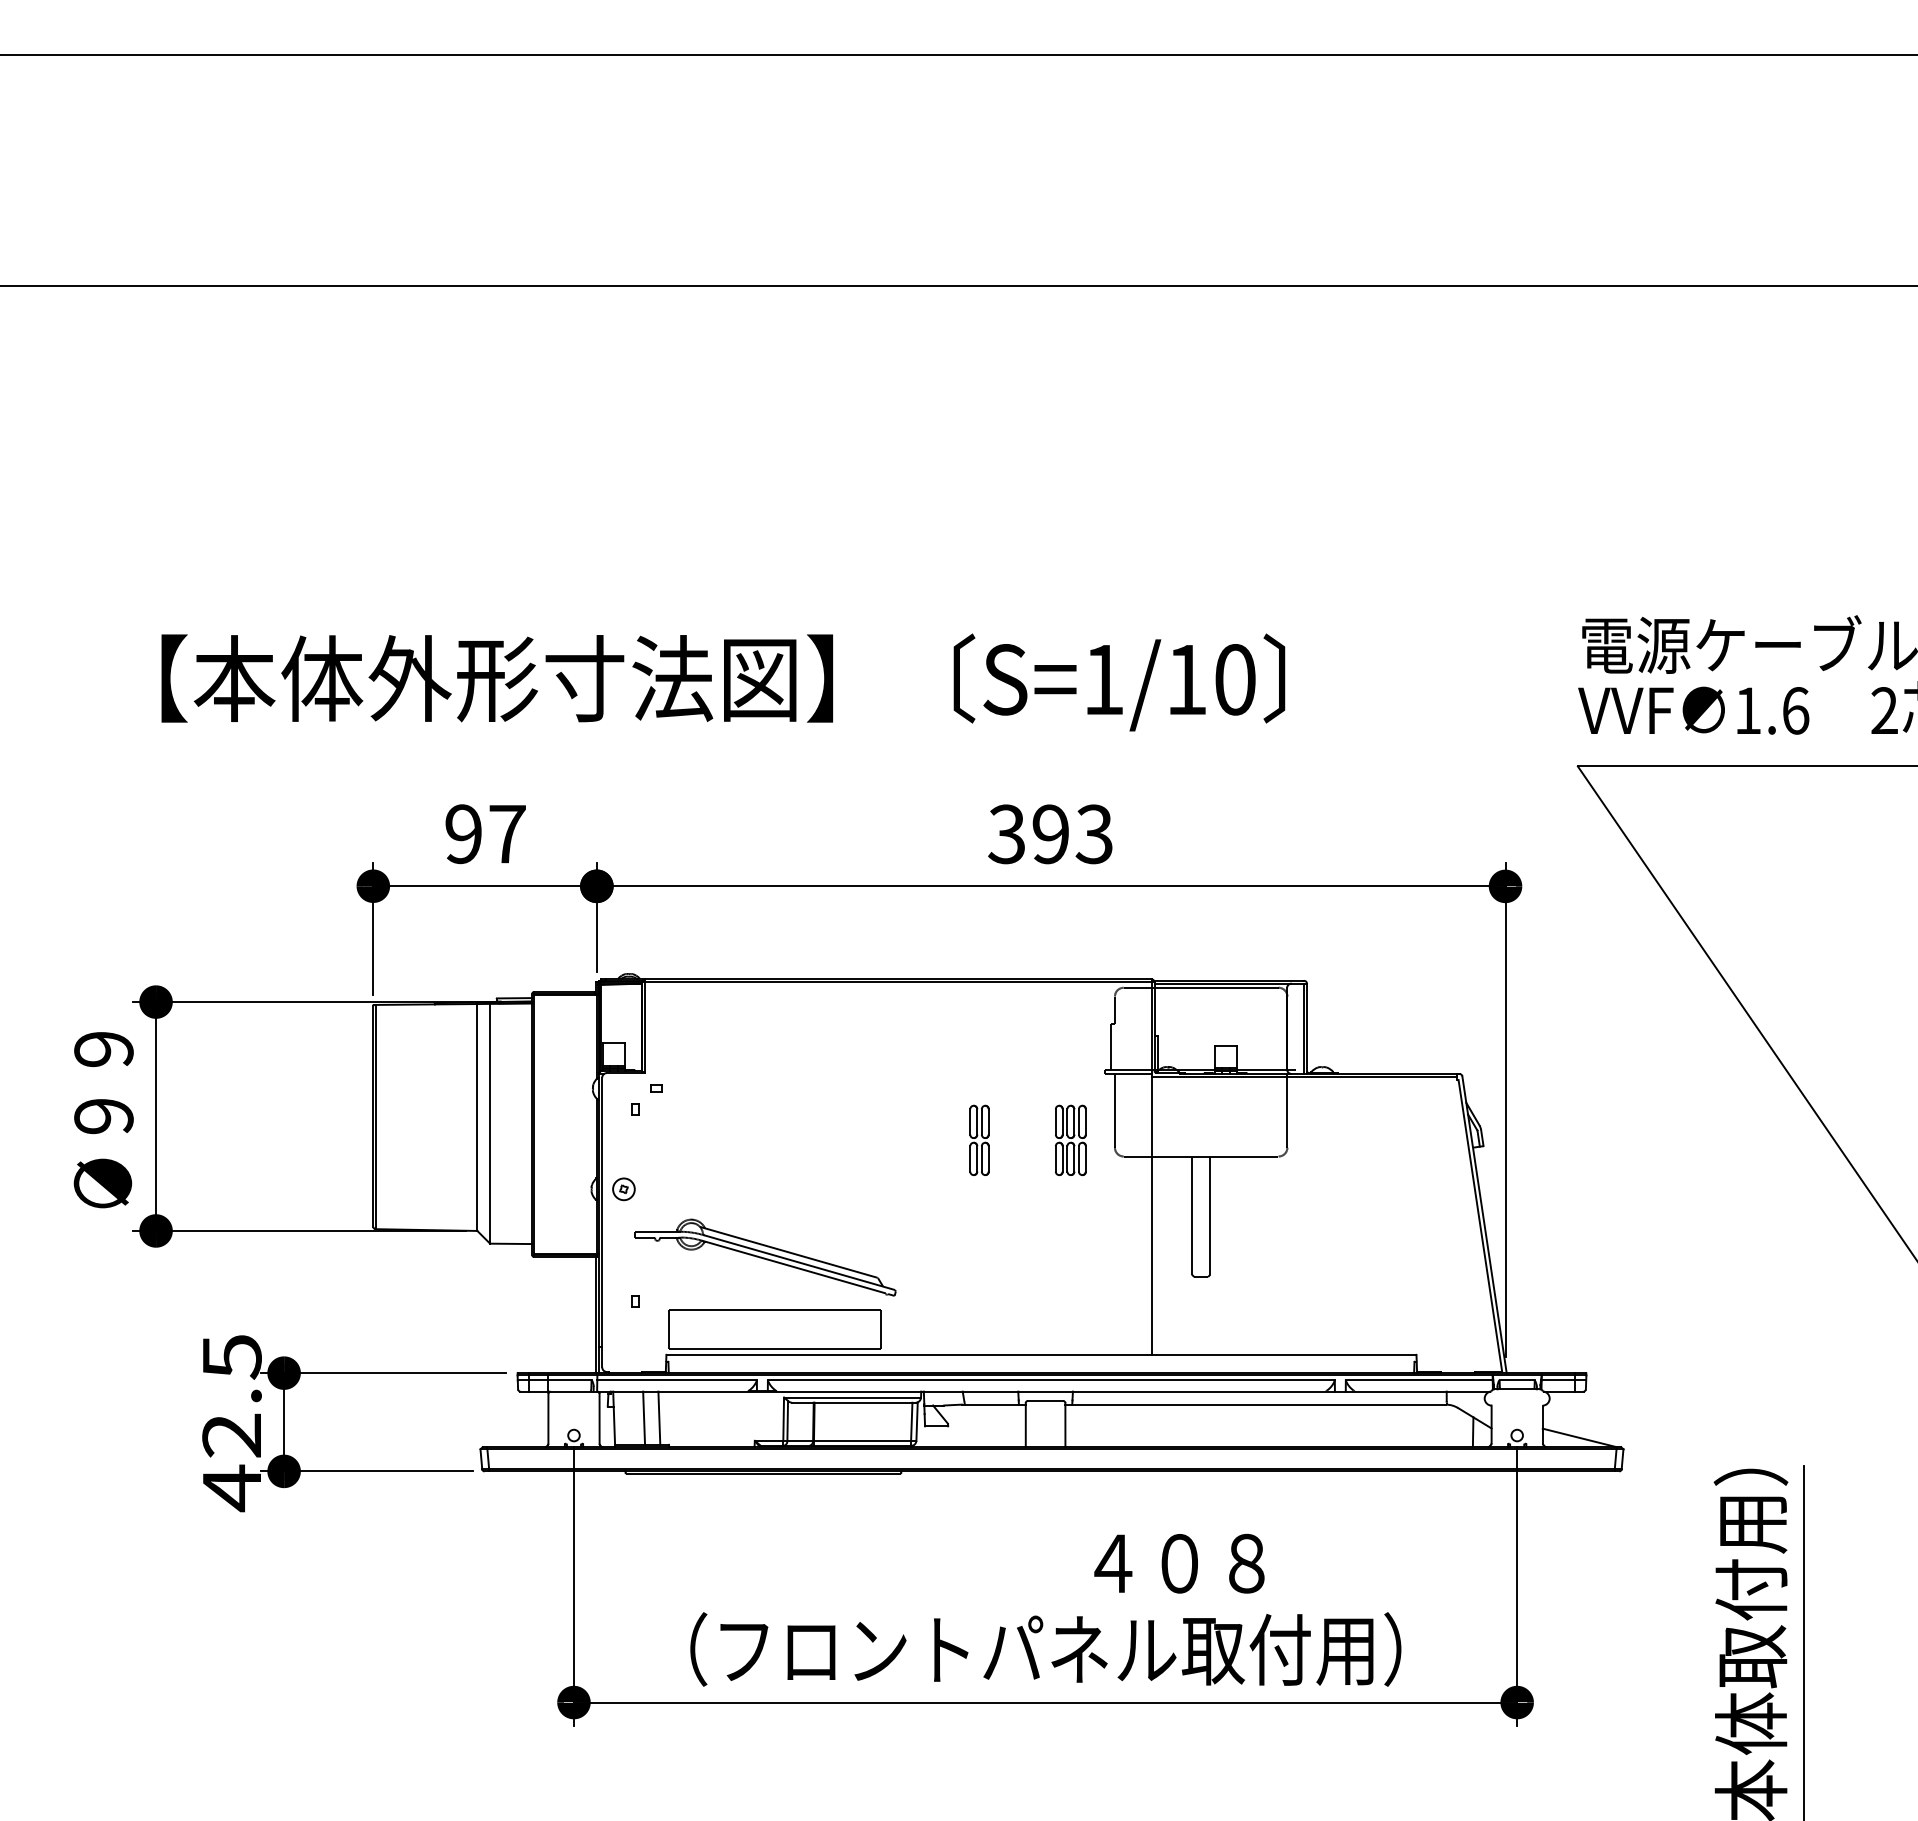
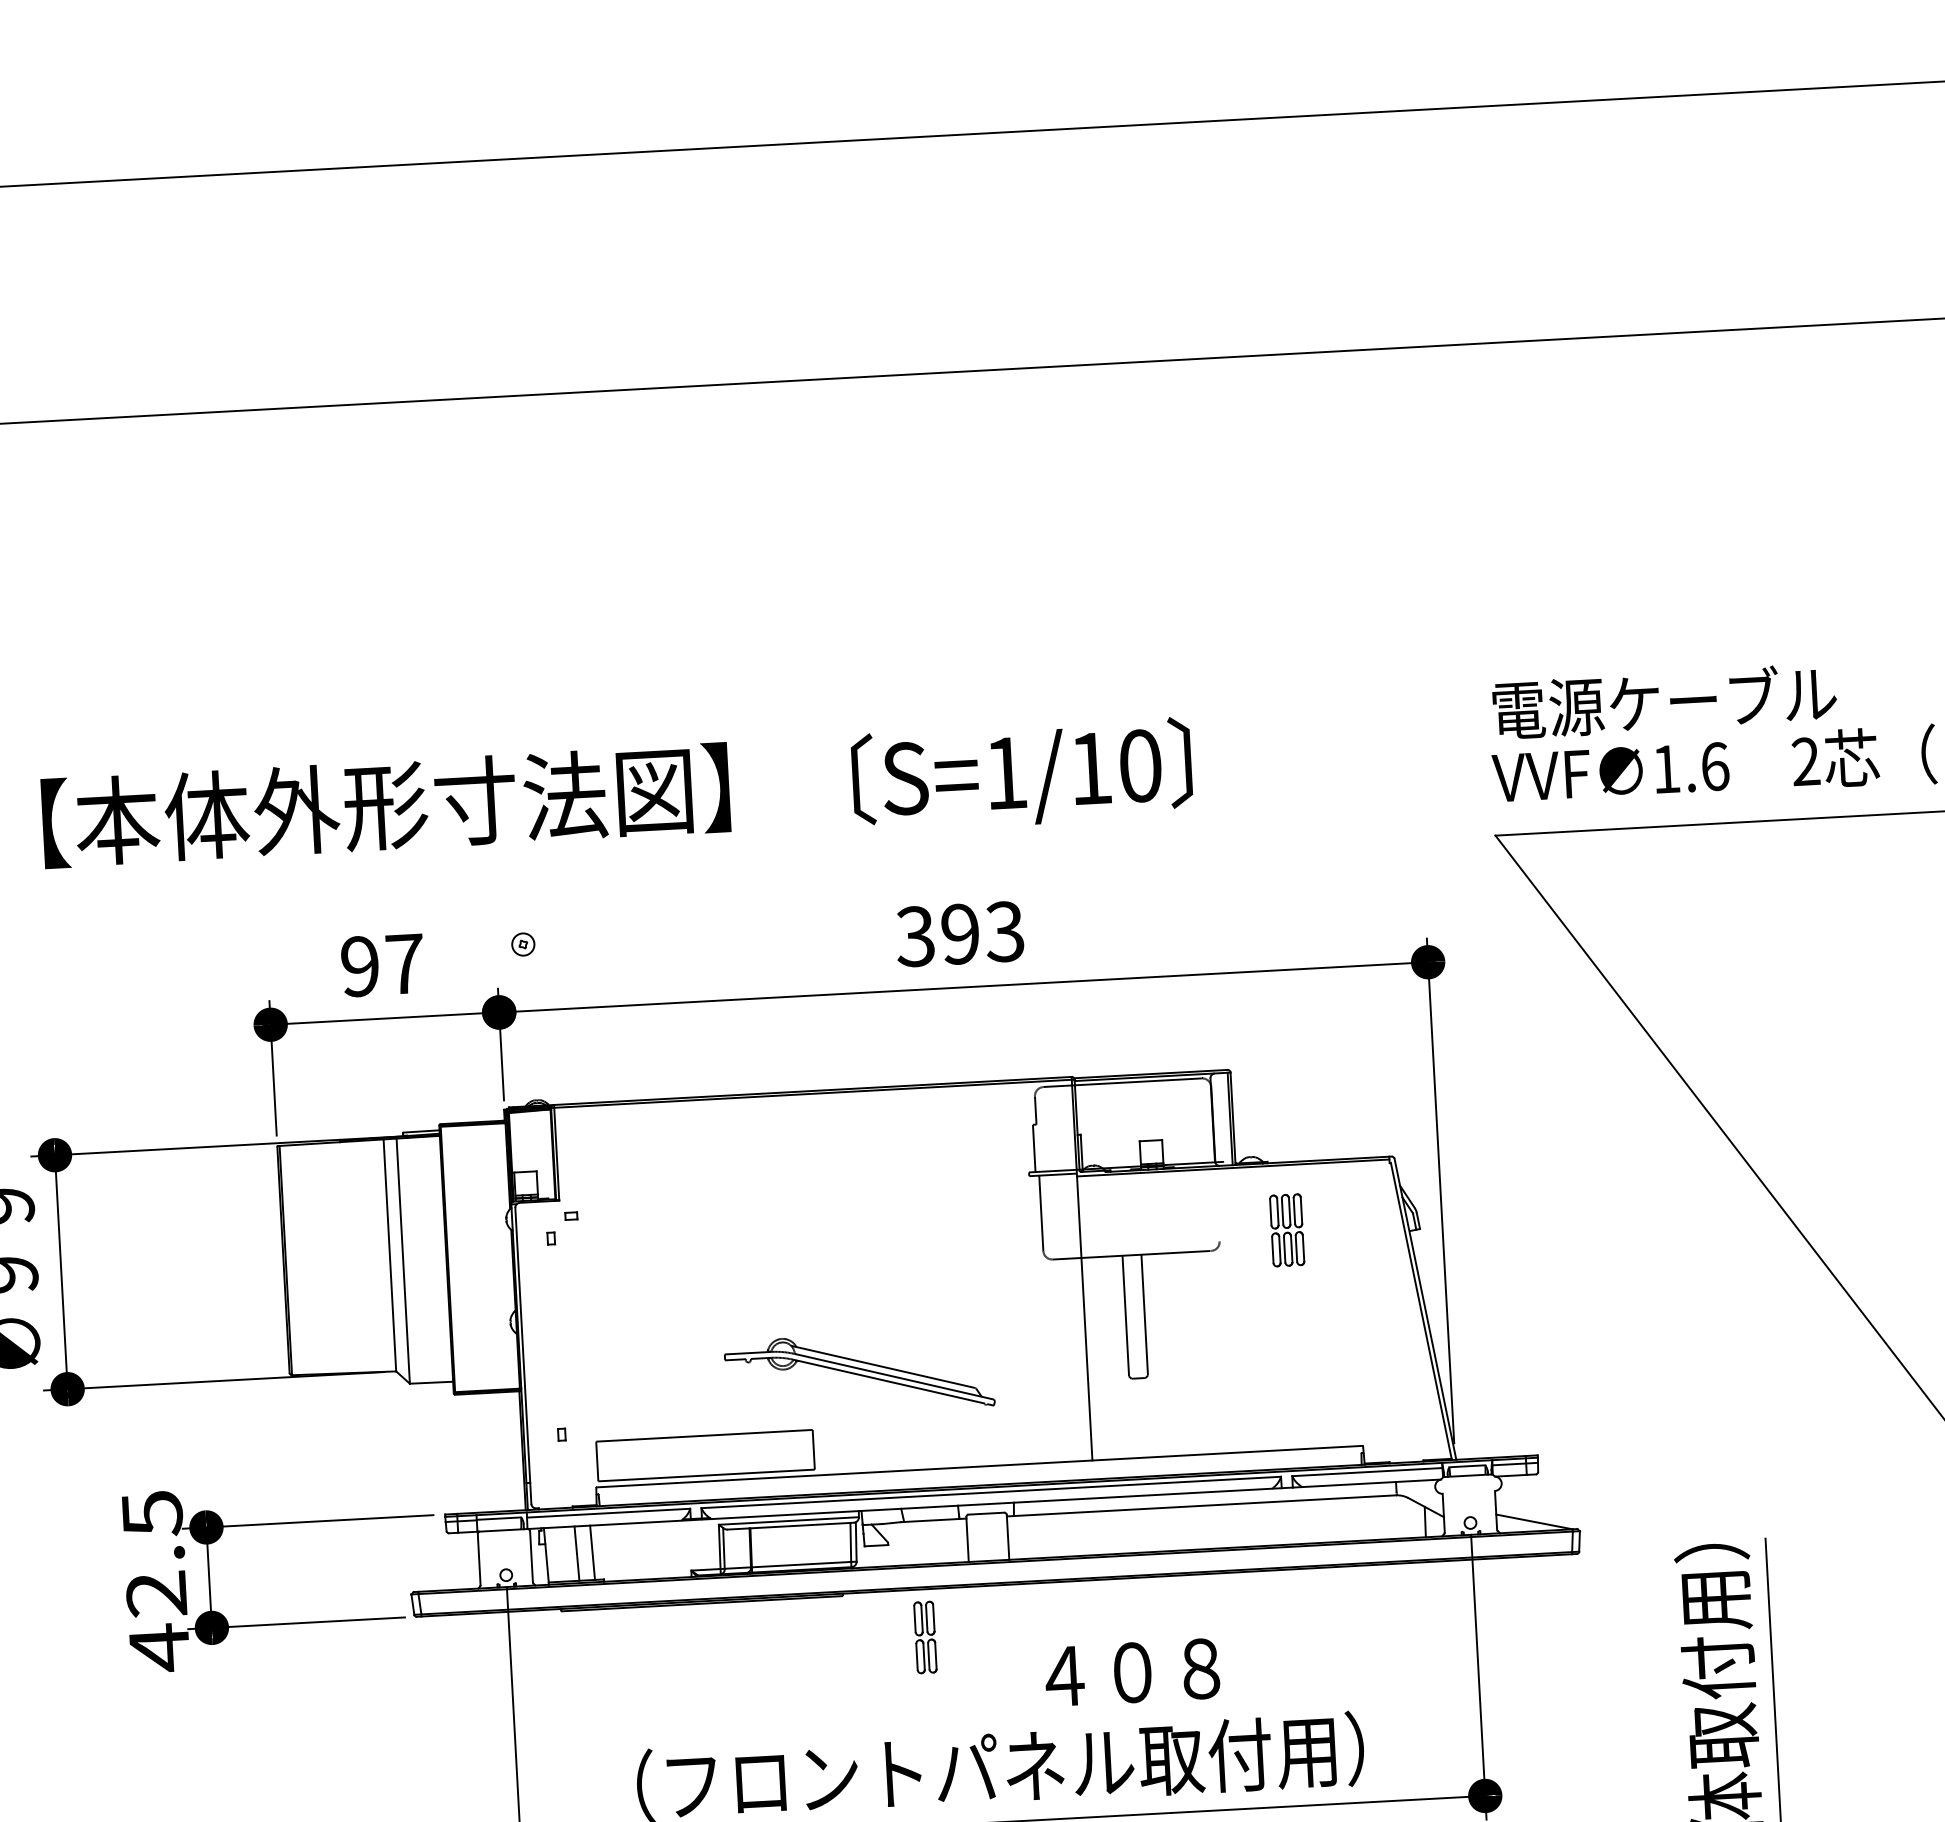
line: (1287, 1110) -> (1217, 1203), removed
part: (979, 1140) -> (925, 1637), moved
part: (1070, 1140) -> (1286, 1230), moved
part: (623, 1189) -> (522, 944), moved
part: (765, 1257) -> (859, 1373), moved

